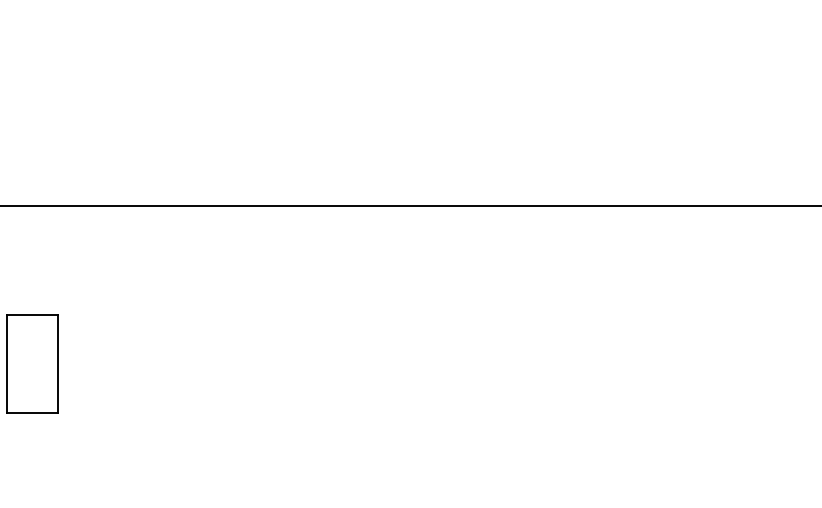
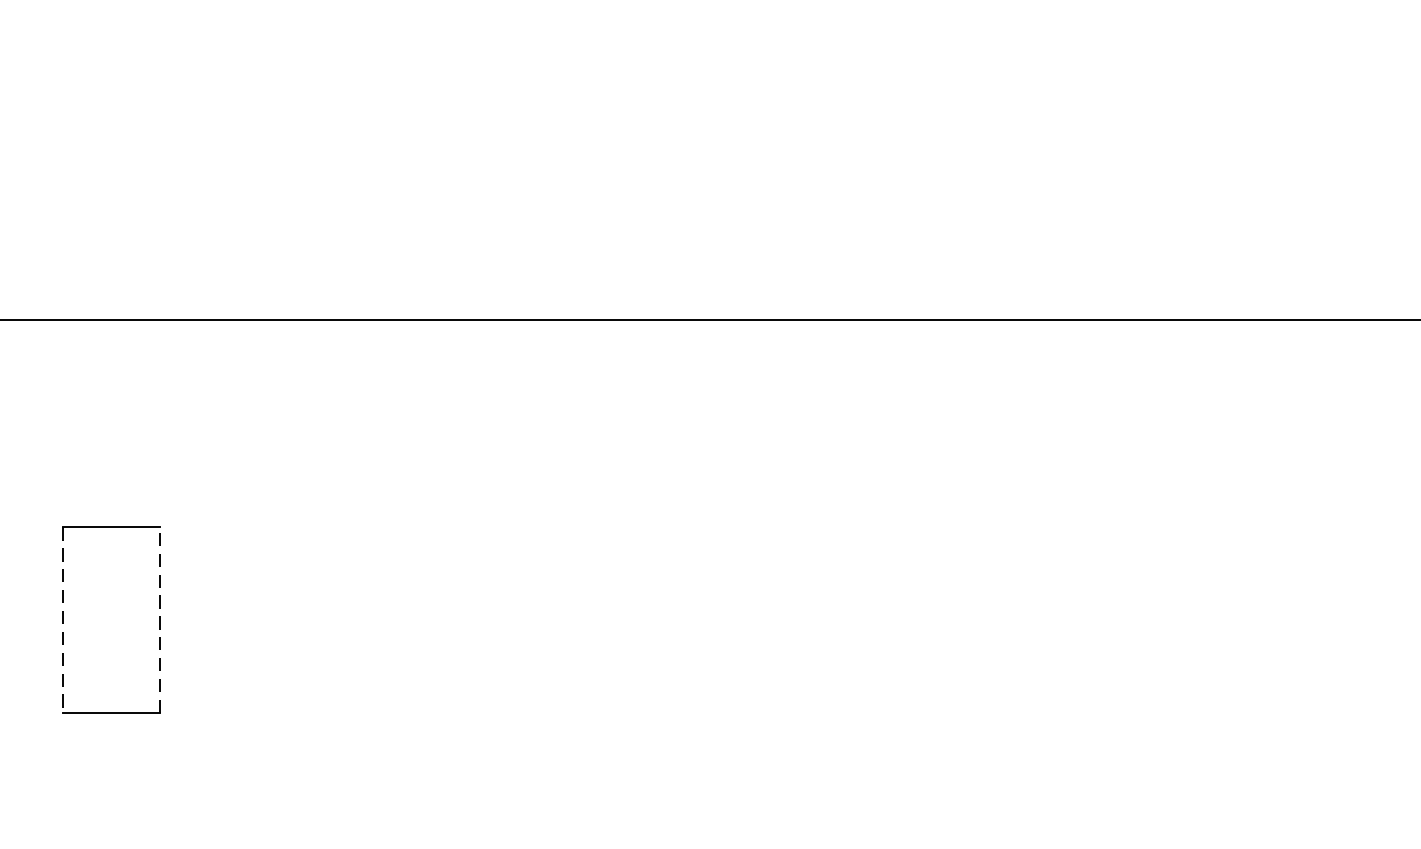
line: (7, 364) -> (63, 620), solid -> dashed
line: (58, 364) -> (160, 620), solid -> dashed

